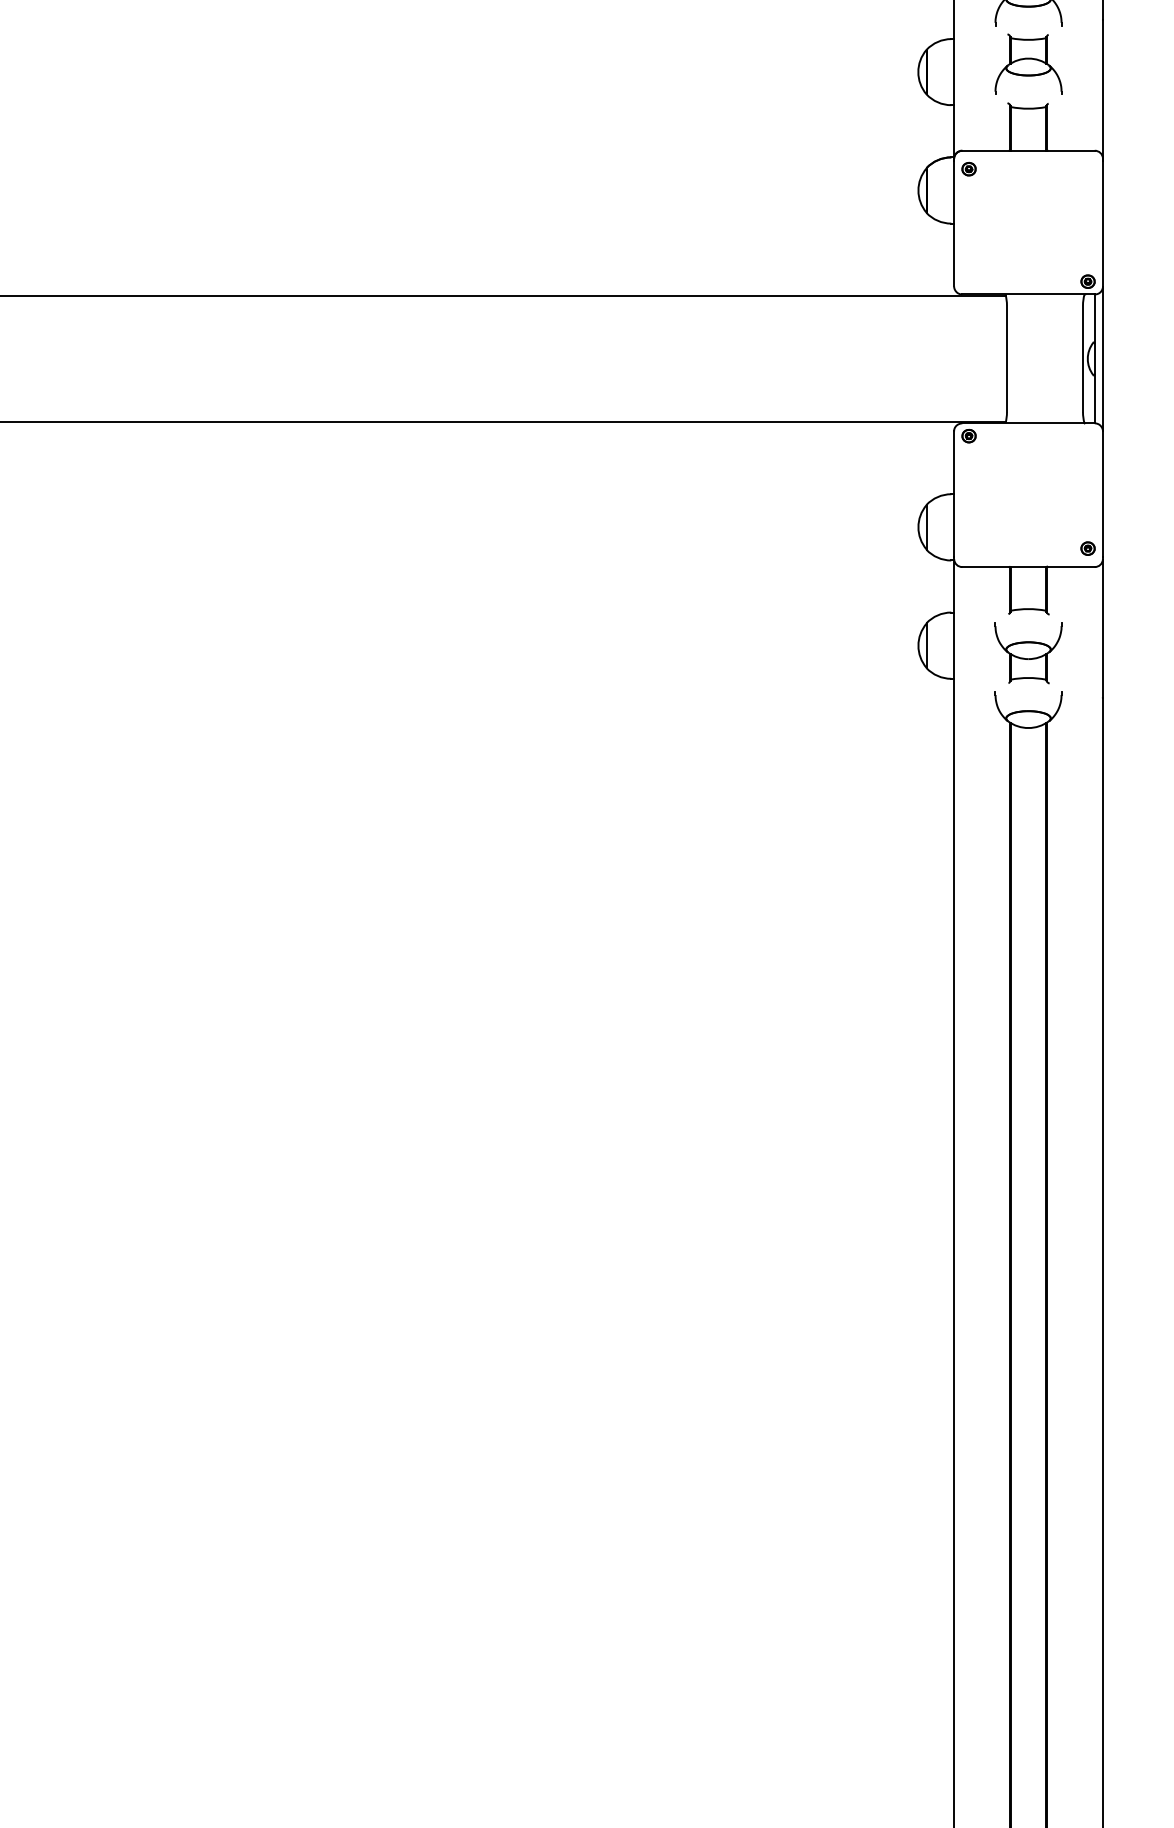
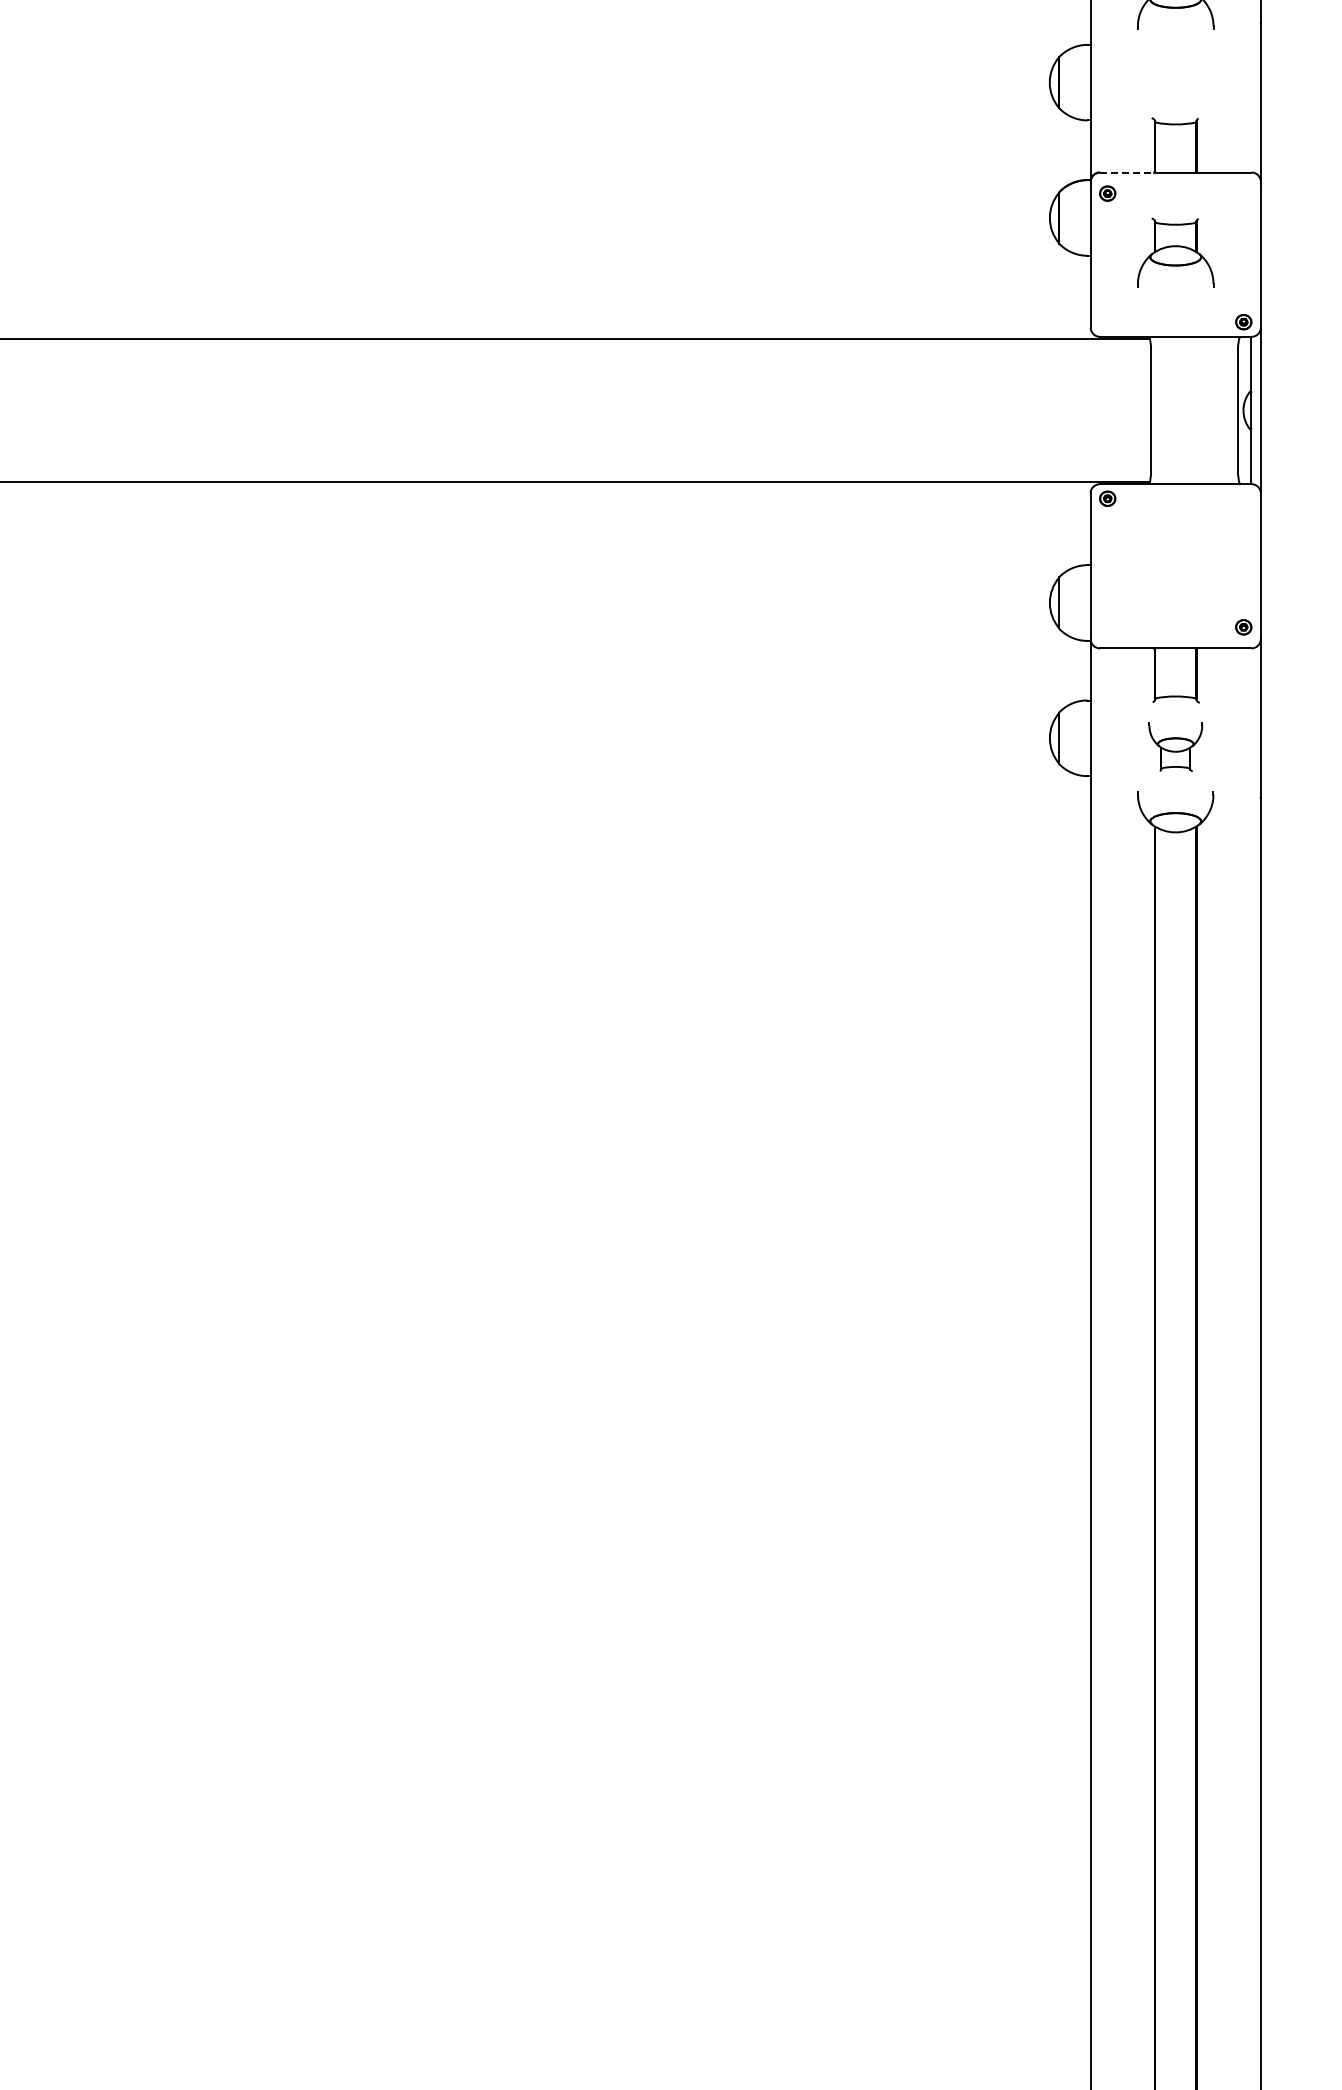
part: (1028, 64) -> (1175, 252), moved
line: (986, 150) -> (1127, 172), solid -> dashed
part: (1028, 653) -> (1175, 747), size x0.7

